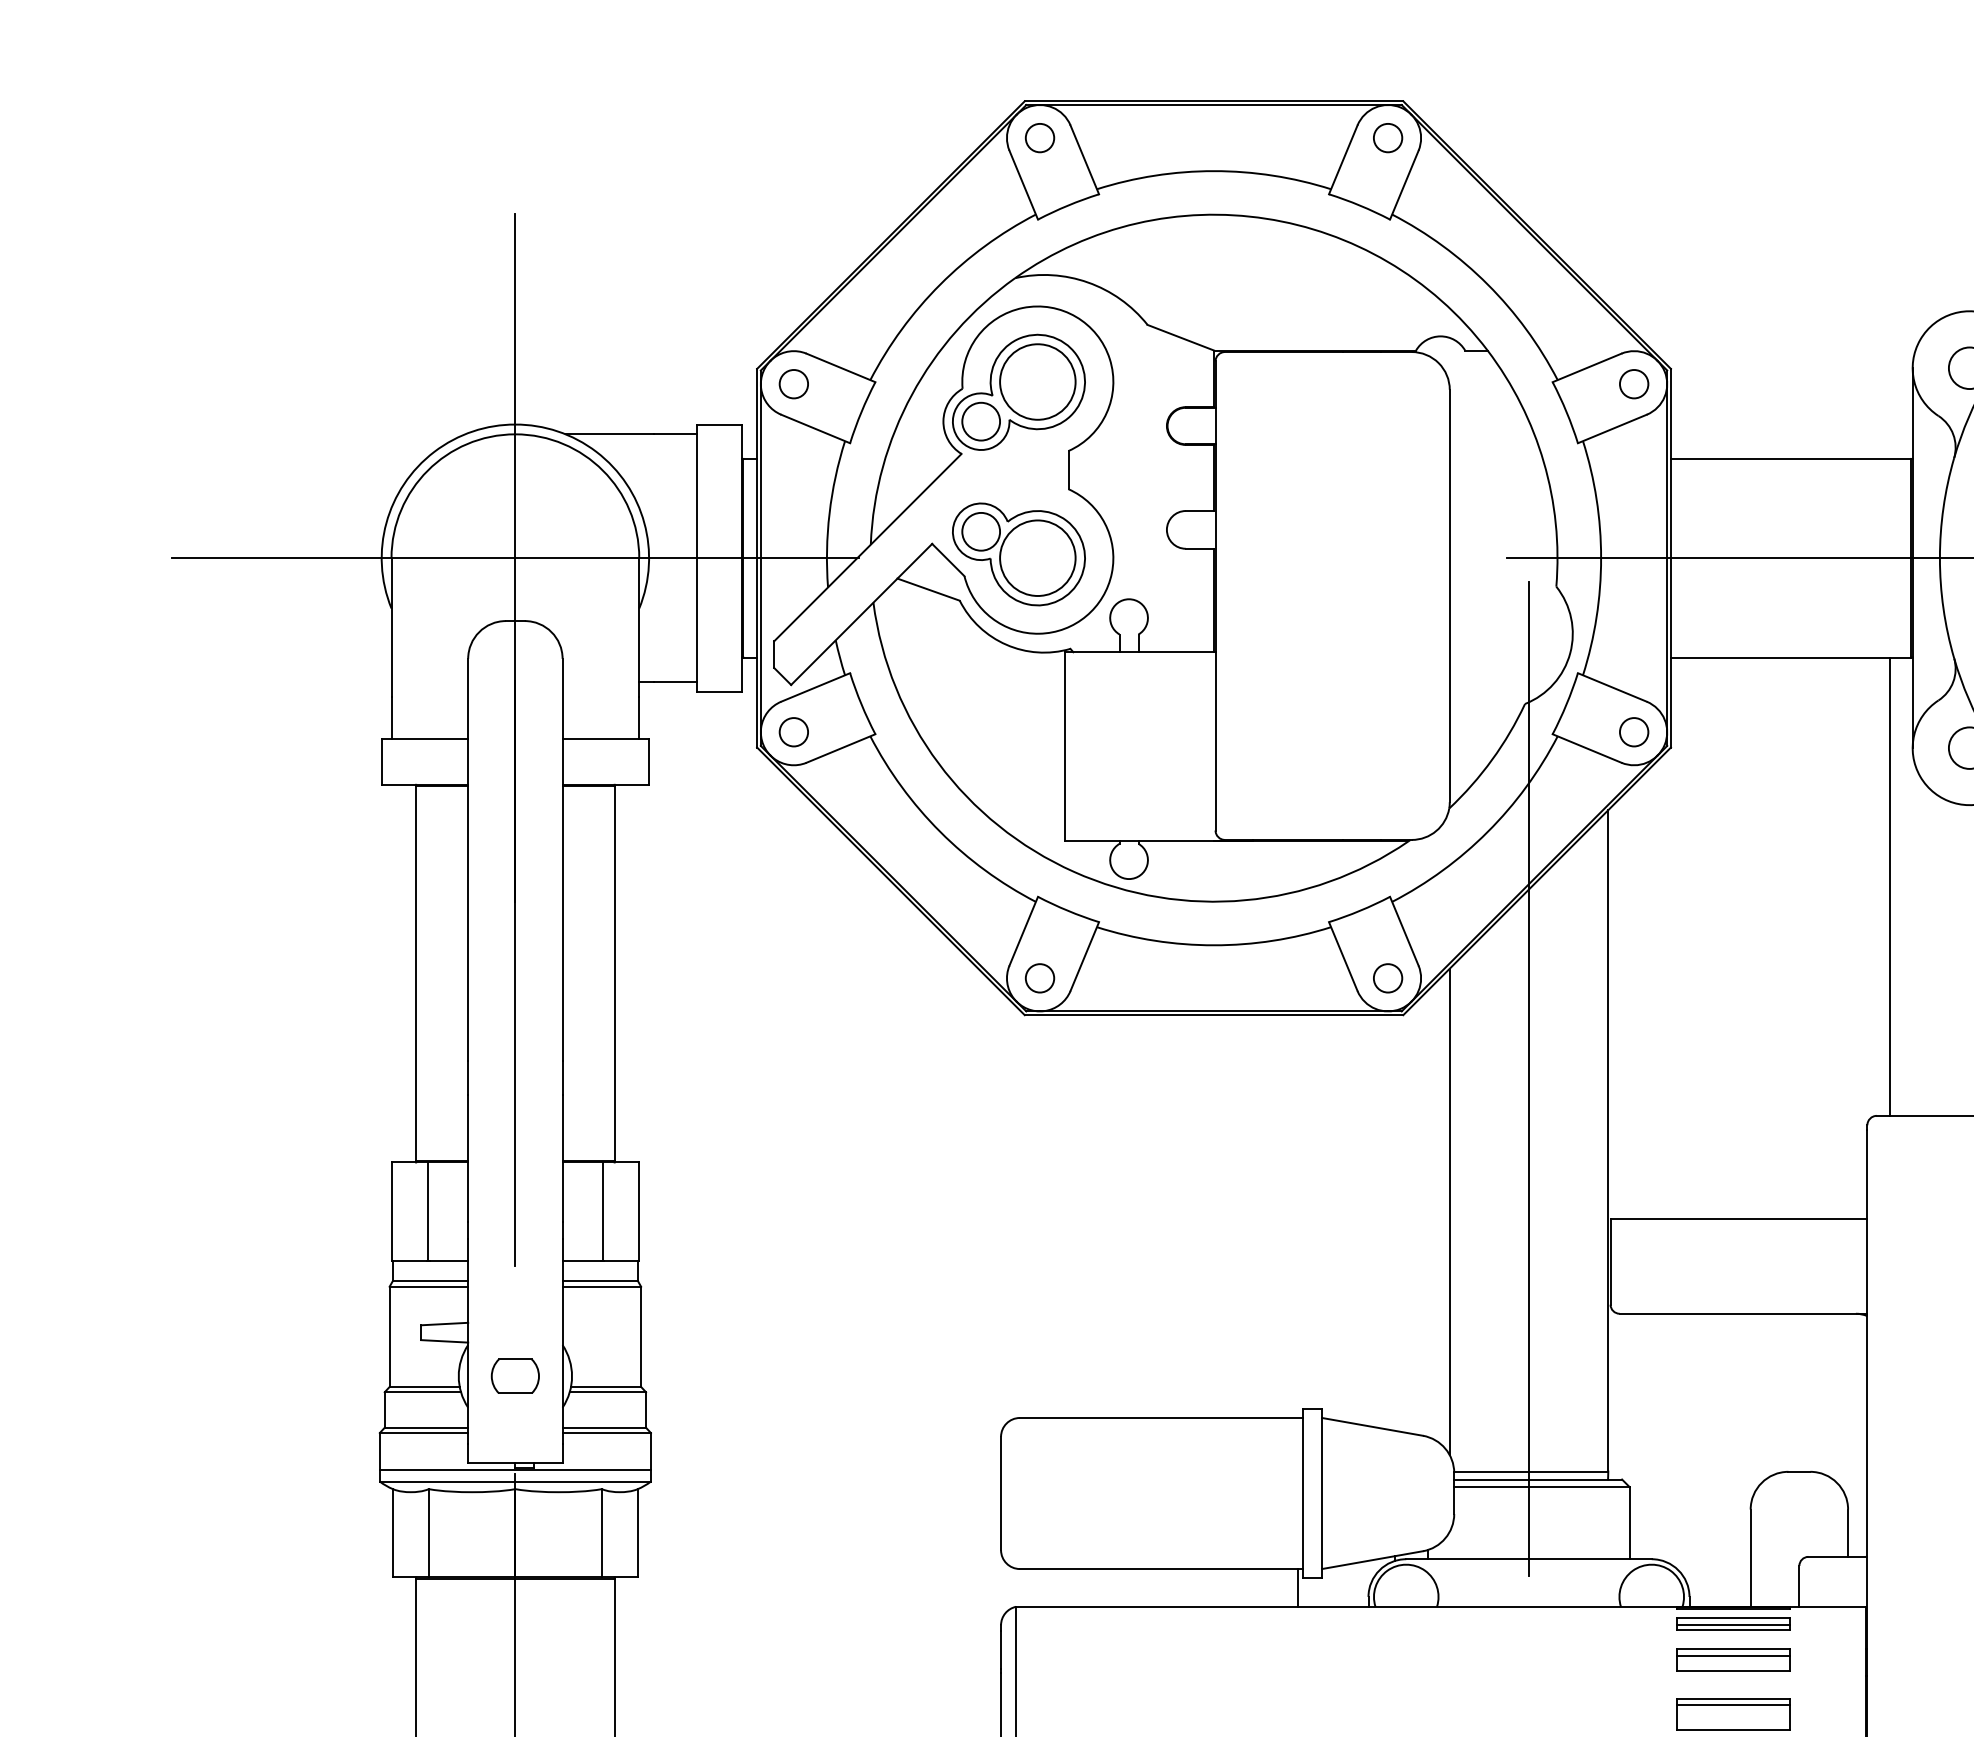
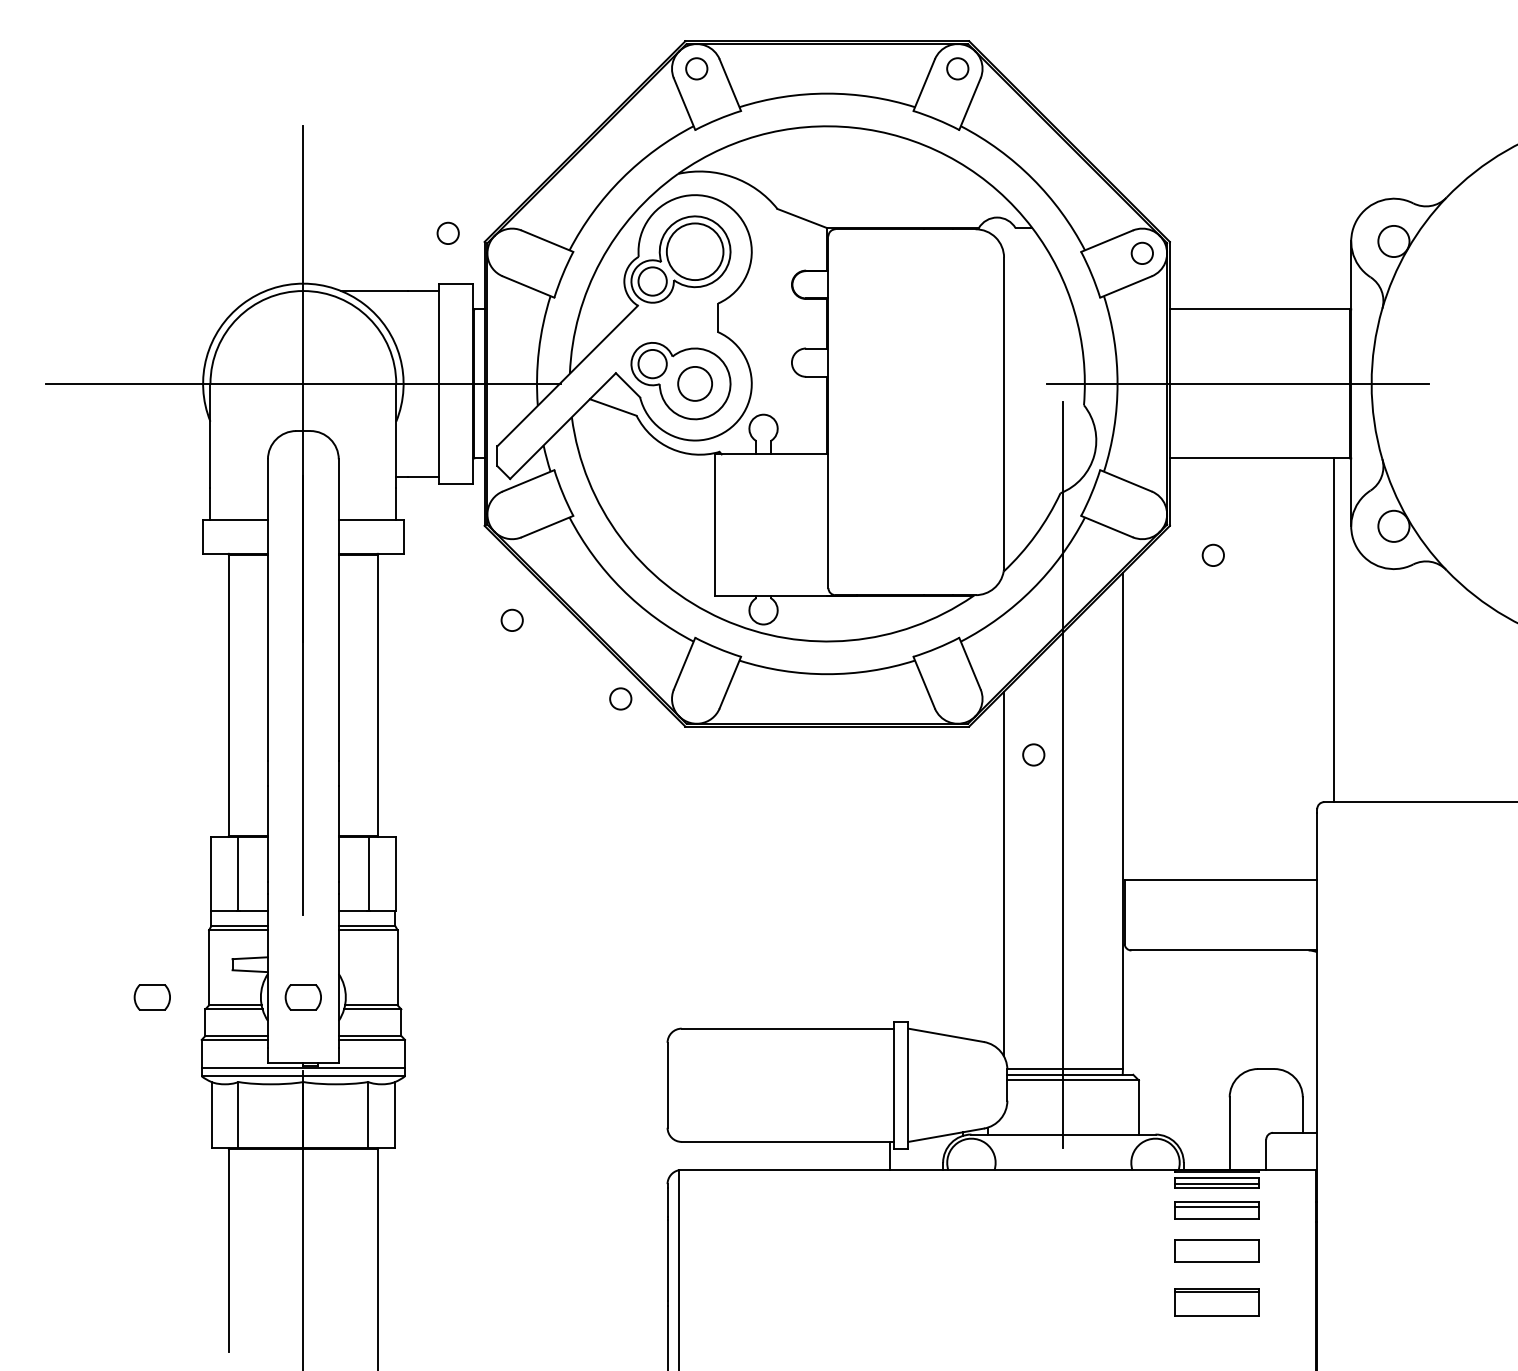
circle: (792, 382) -> (447, 232), moved
circle: (1036, 557) -> (694, 383), size x0.6
circle: (792, 731) -> (511, 619), moved
circle: (1633, 731) -> (1212, 554), moved
circle: (1039, 977) -> (620, 698), moved
circle: (1387, 977) -> (1033, 754), moved
part: (312, 1376) -> (151, 997), added
line: (1733, 1704) -> (1216, 1243), removed

